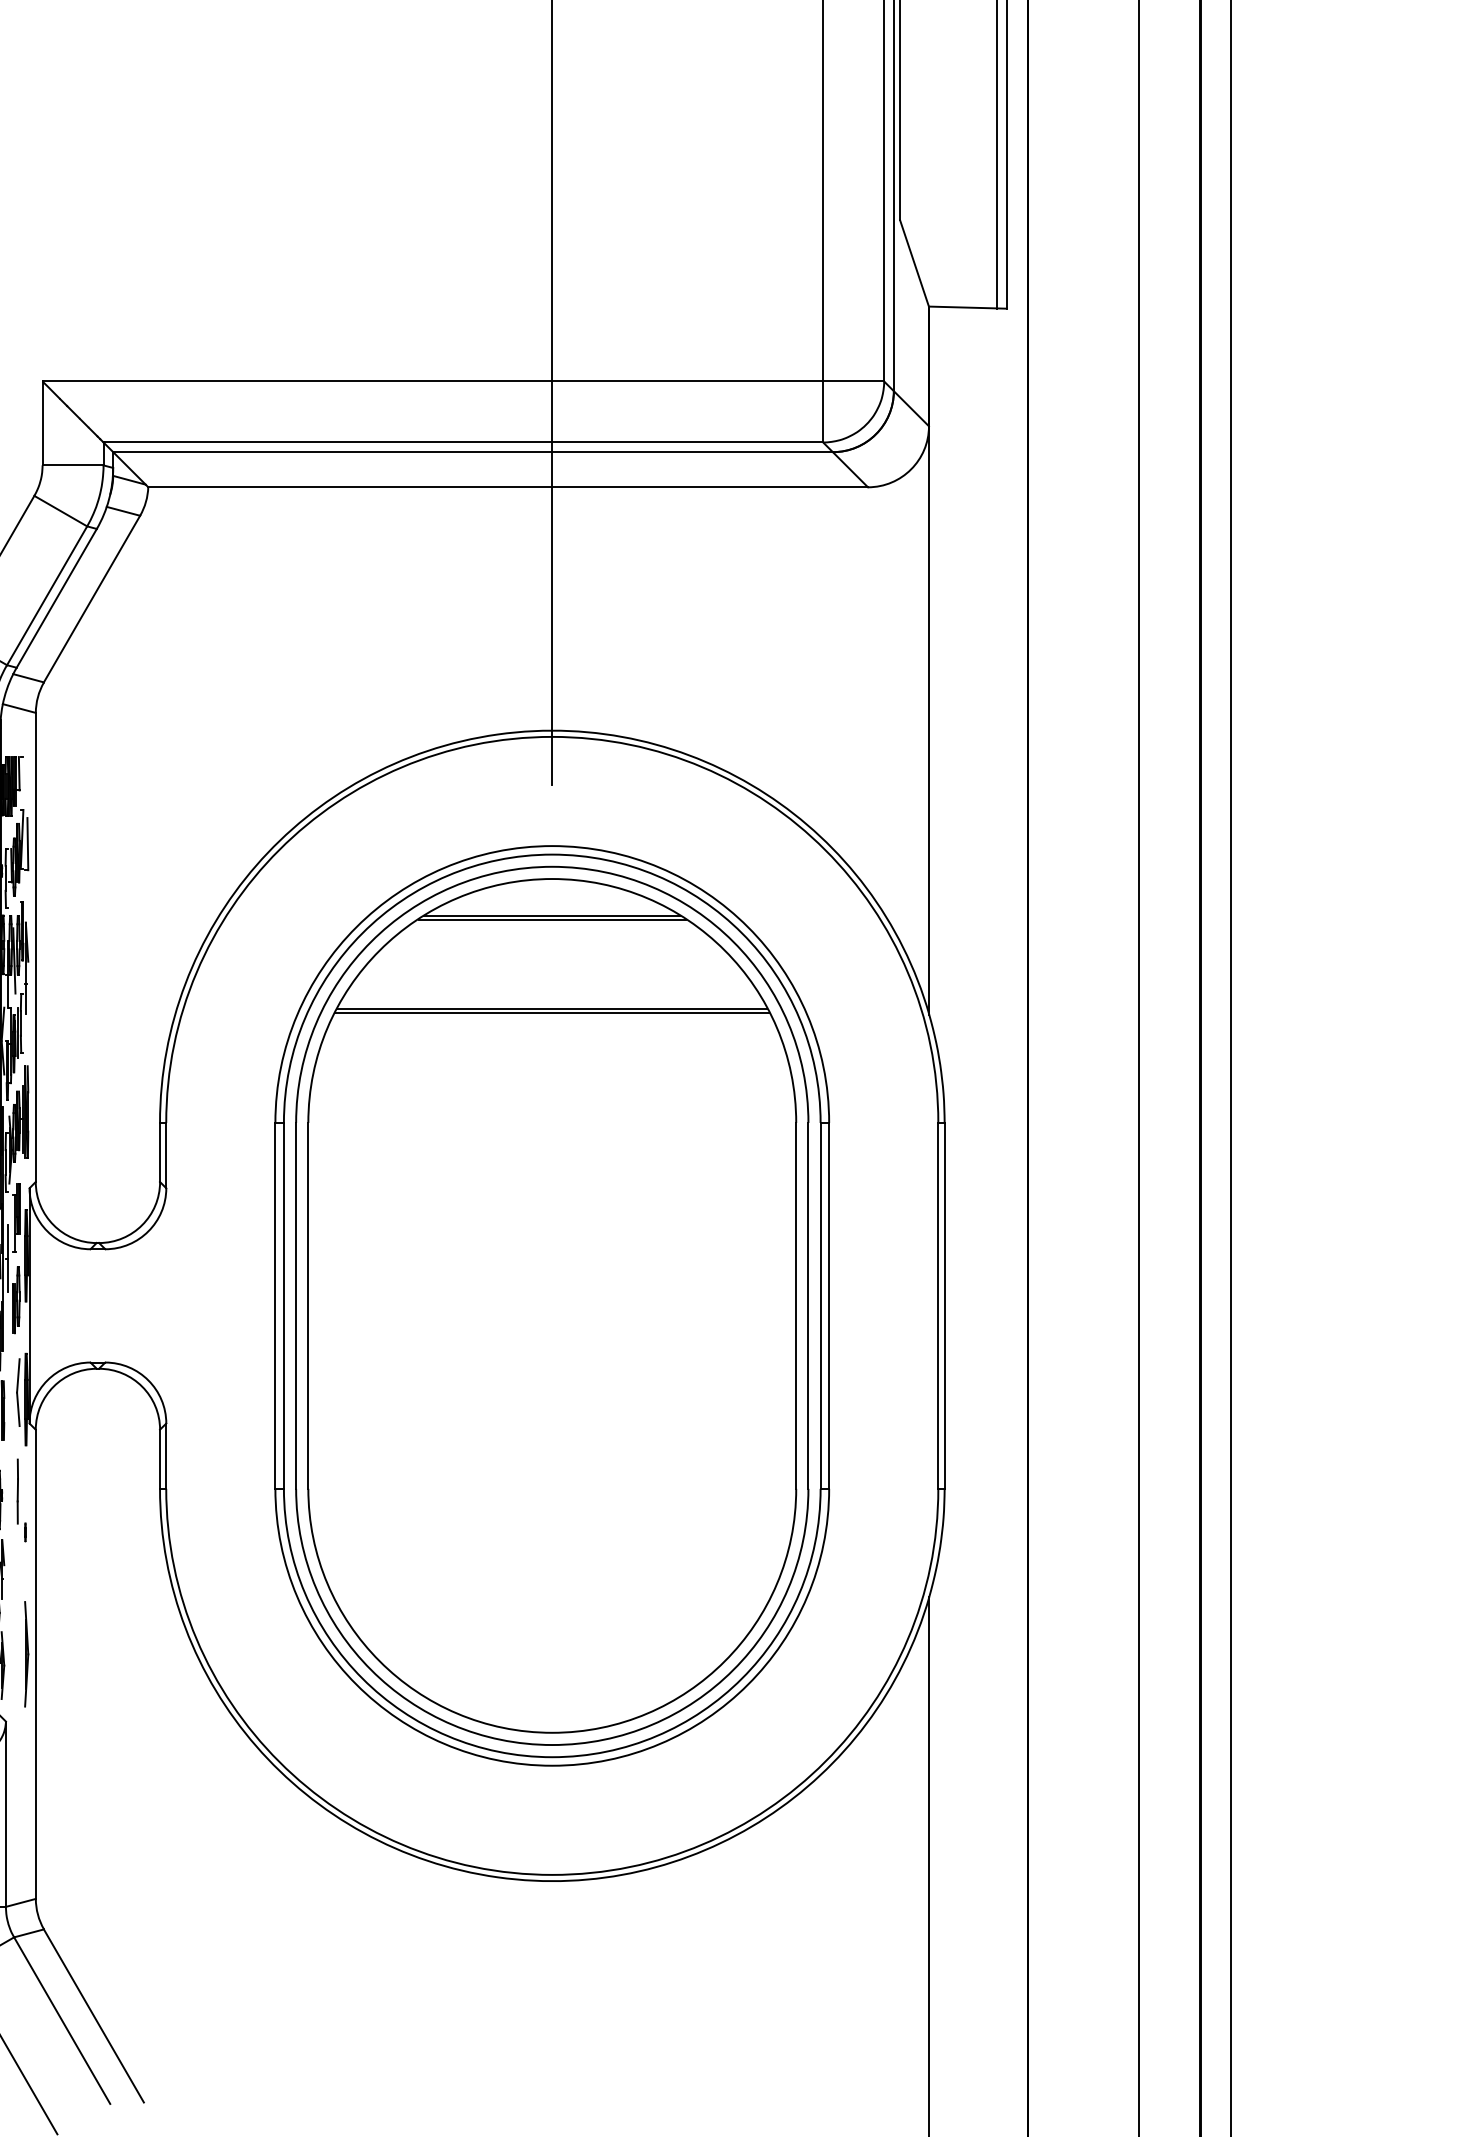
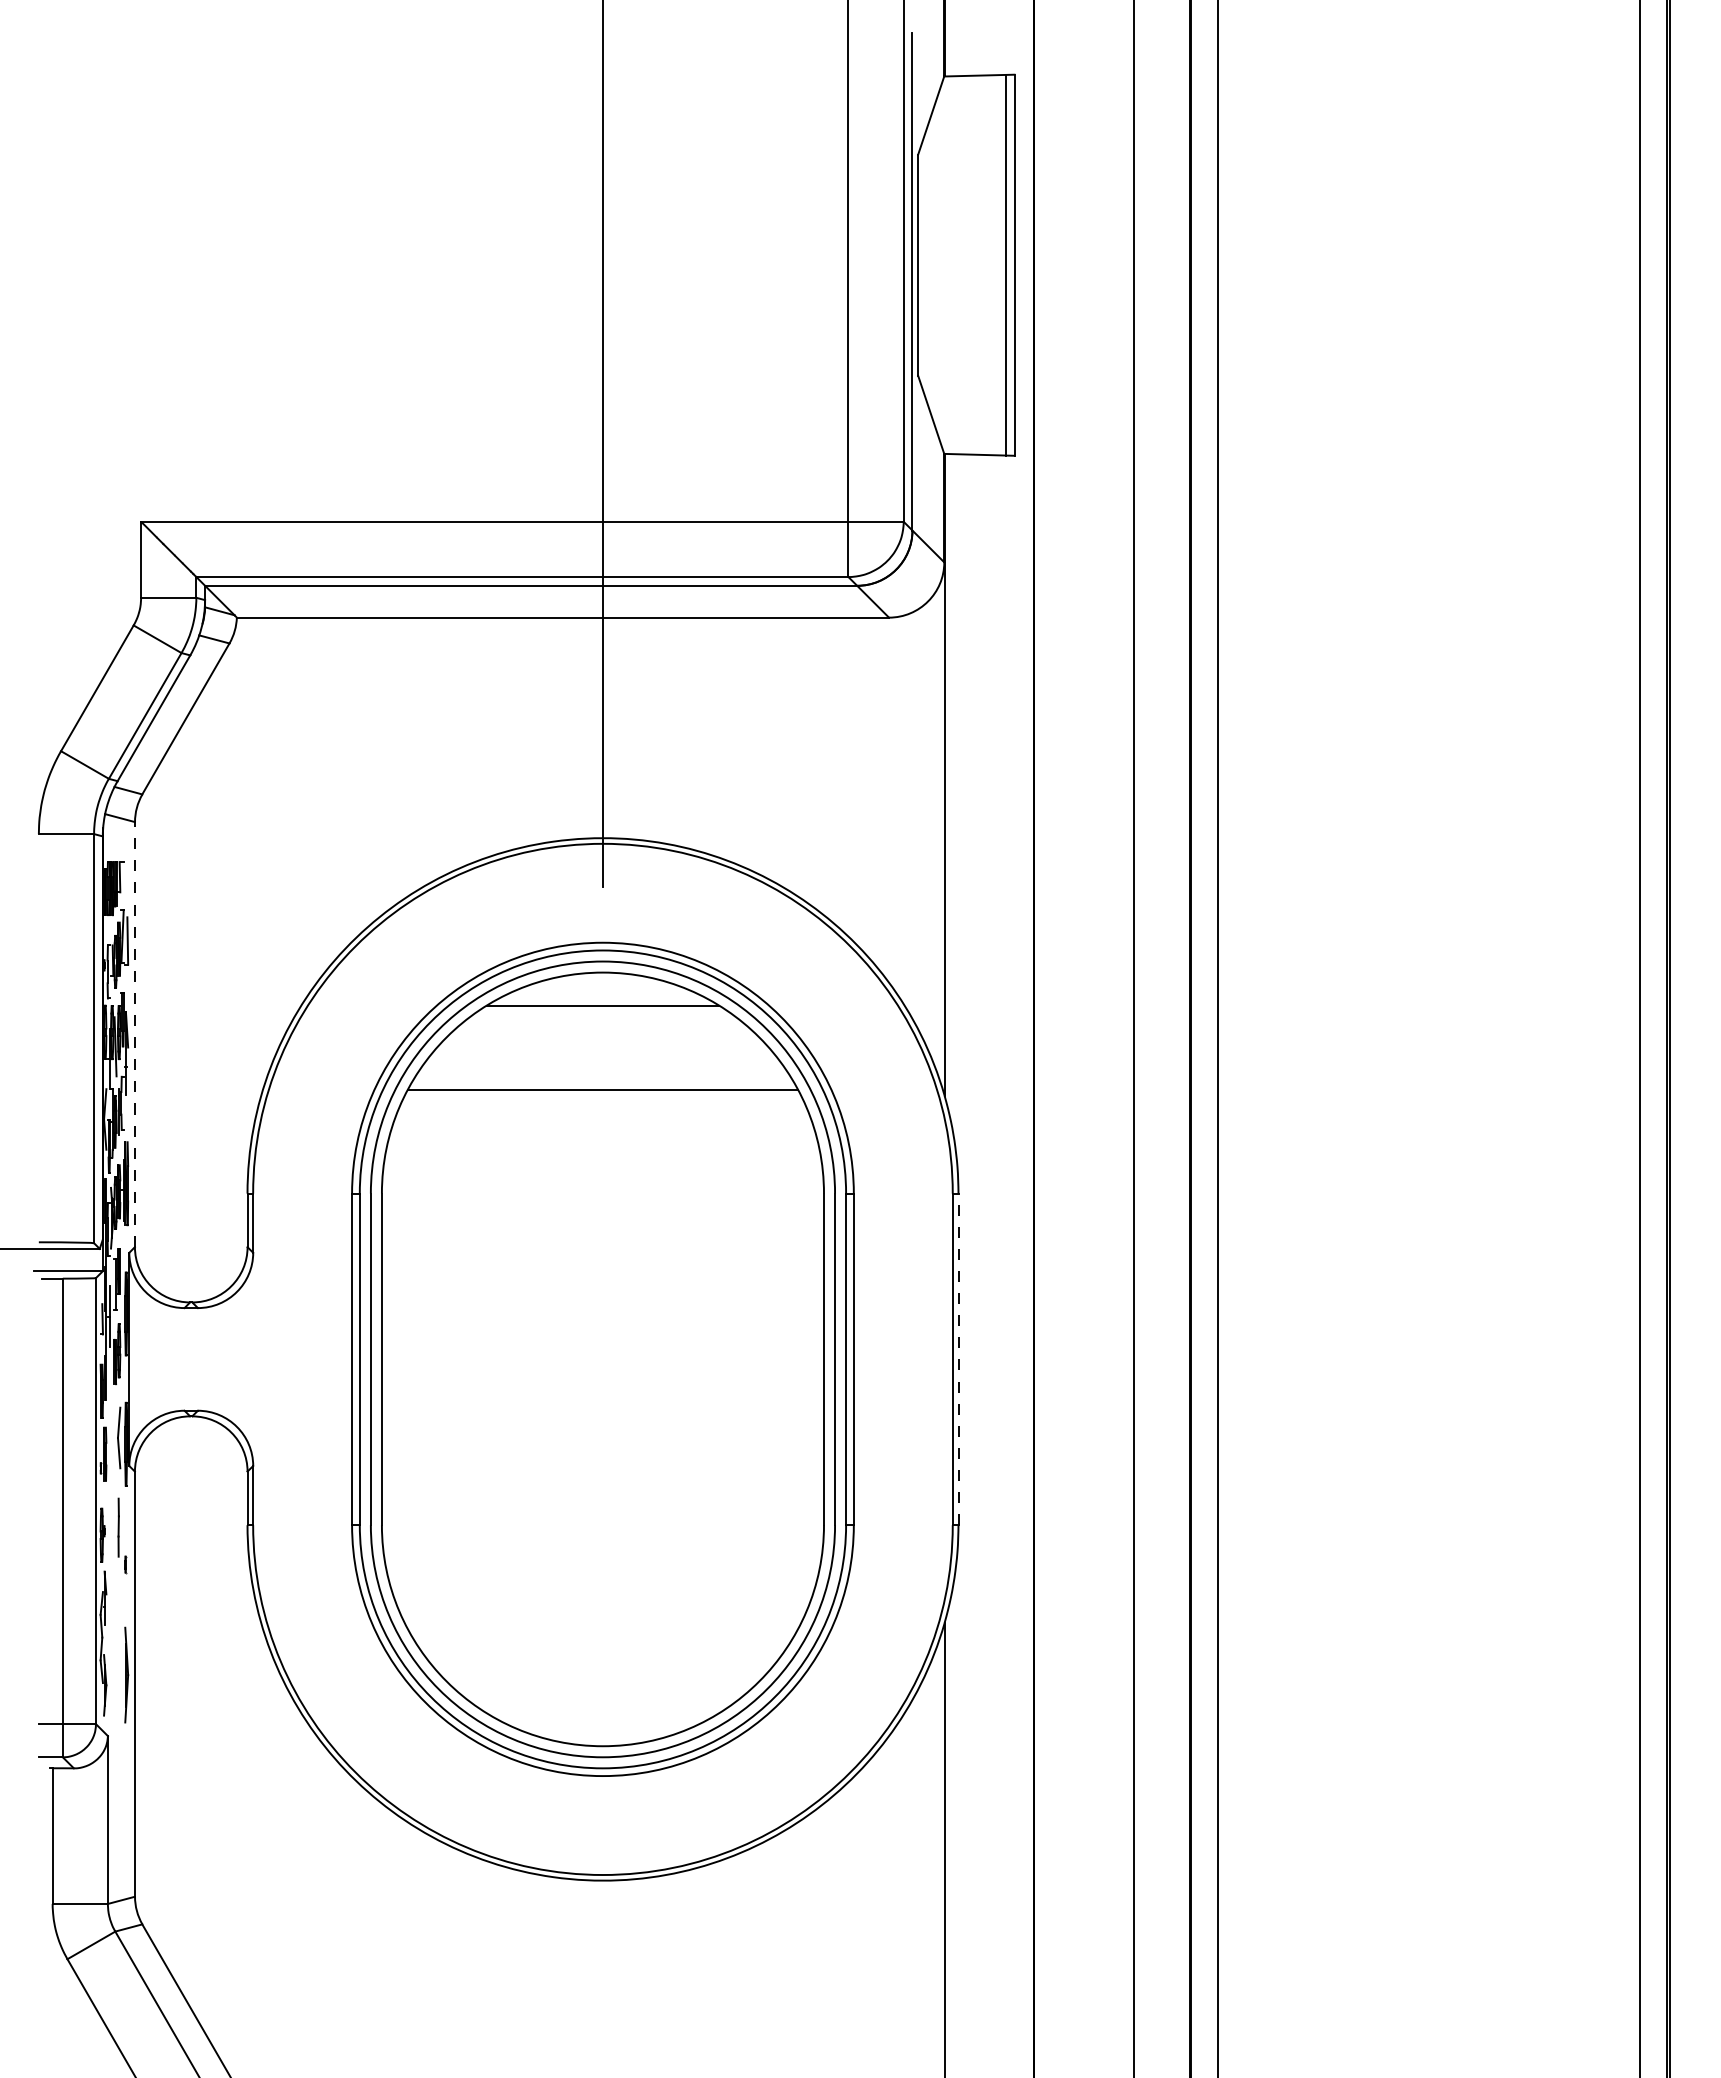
line: (551, 919) -> (602, 1009), removed
line: (35, 947) -> (134, 1034), solid -> dashed
line: (551, 1012) -> (602, 1093), removed
line: (944, 1306) -> (958, 1359), solid -> dashed

